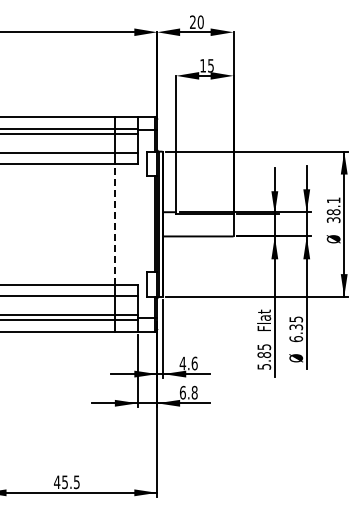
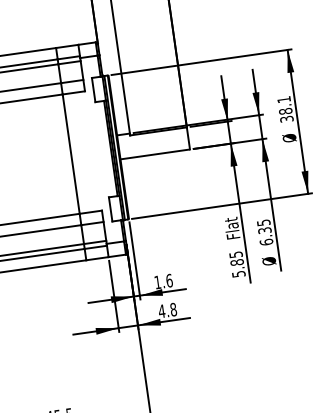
line: (115, 223) -> (71, 153), dashed -> solid
text: (182, 363) -> (157, 282), 4.6 -> 1.6
text: (182, 392) -> (161, 311), 6.8 -> 4.8

